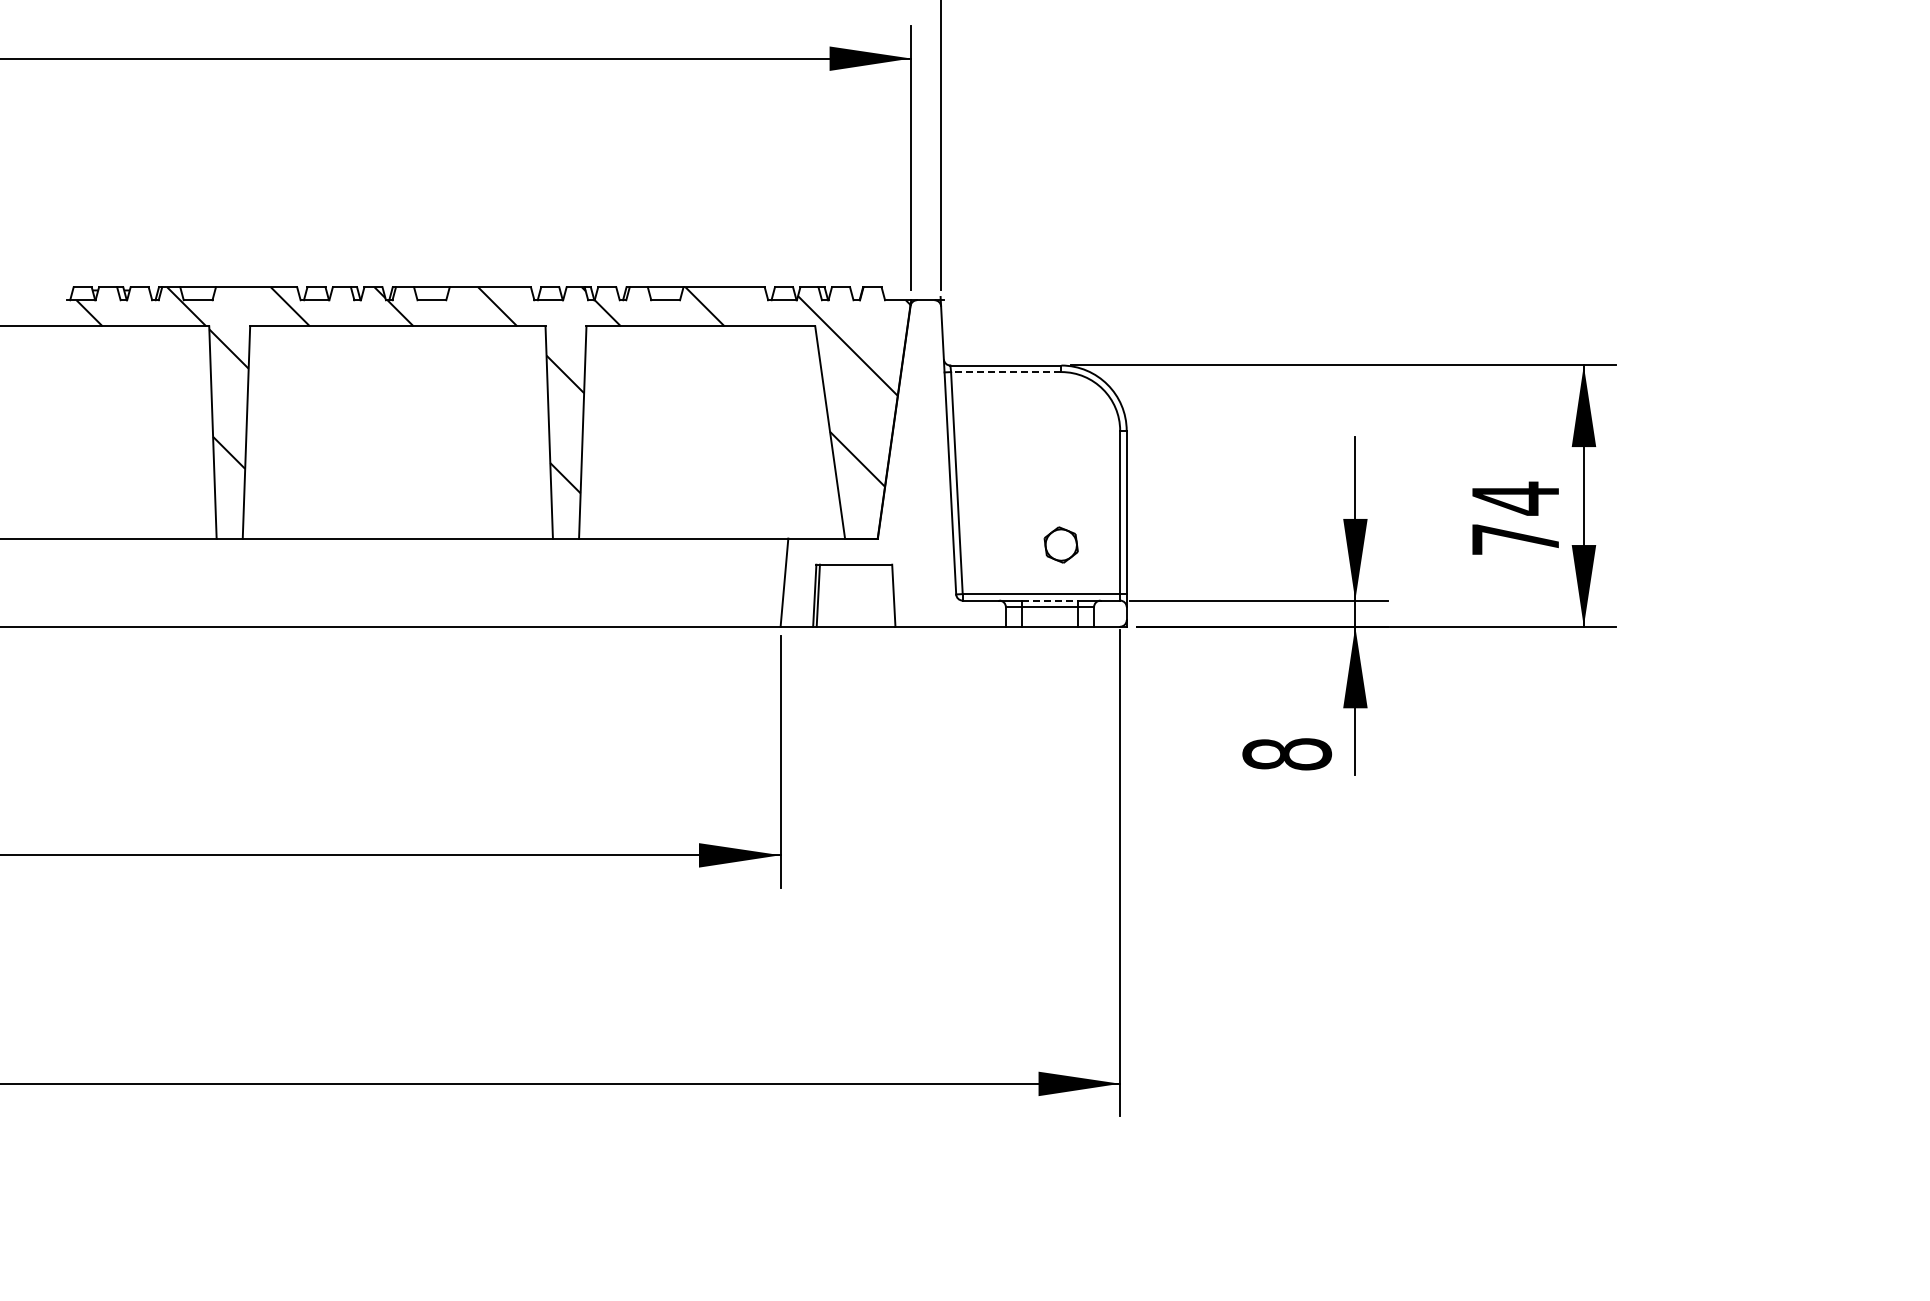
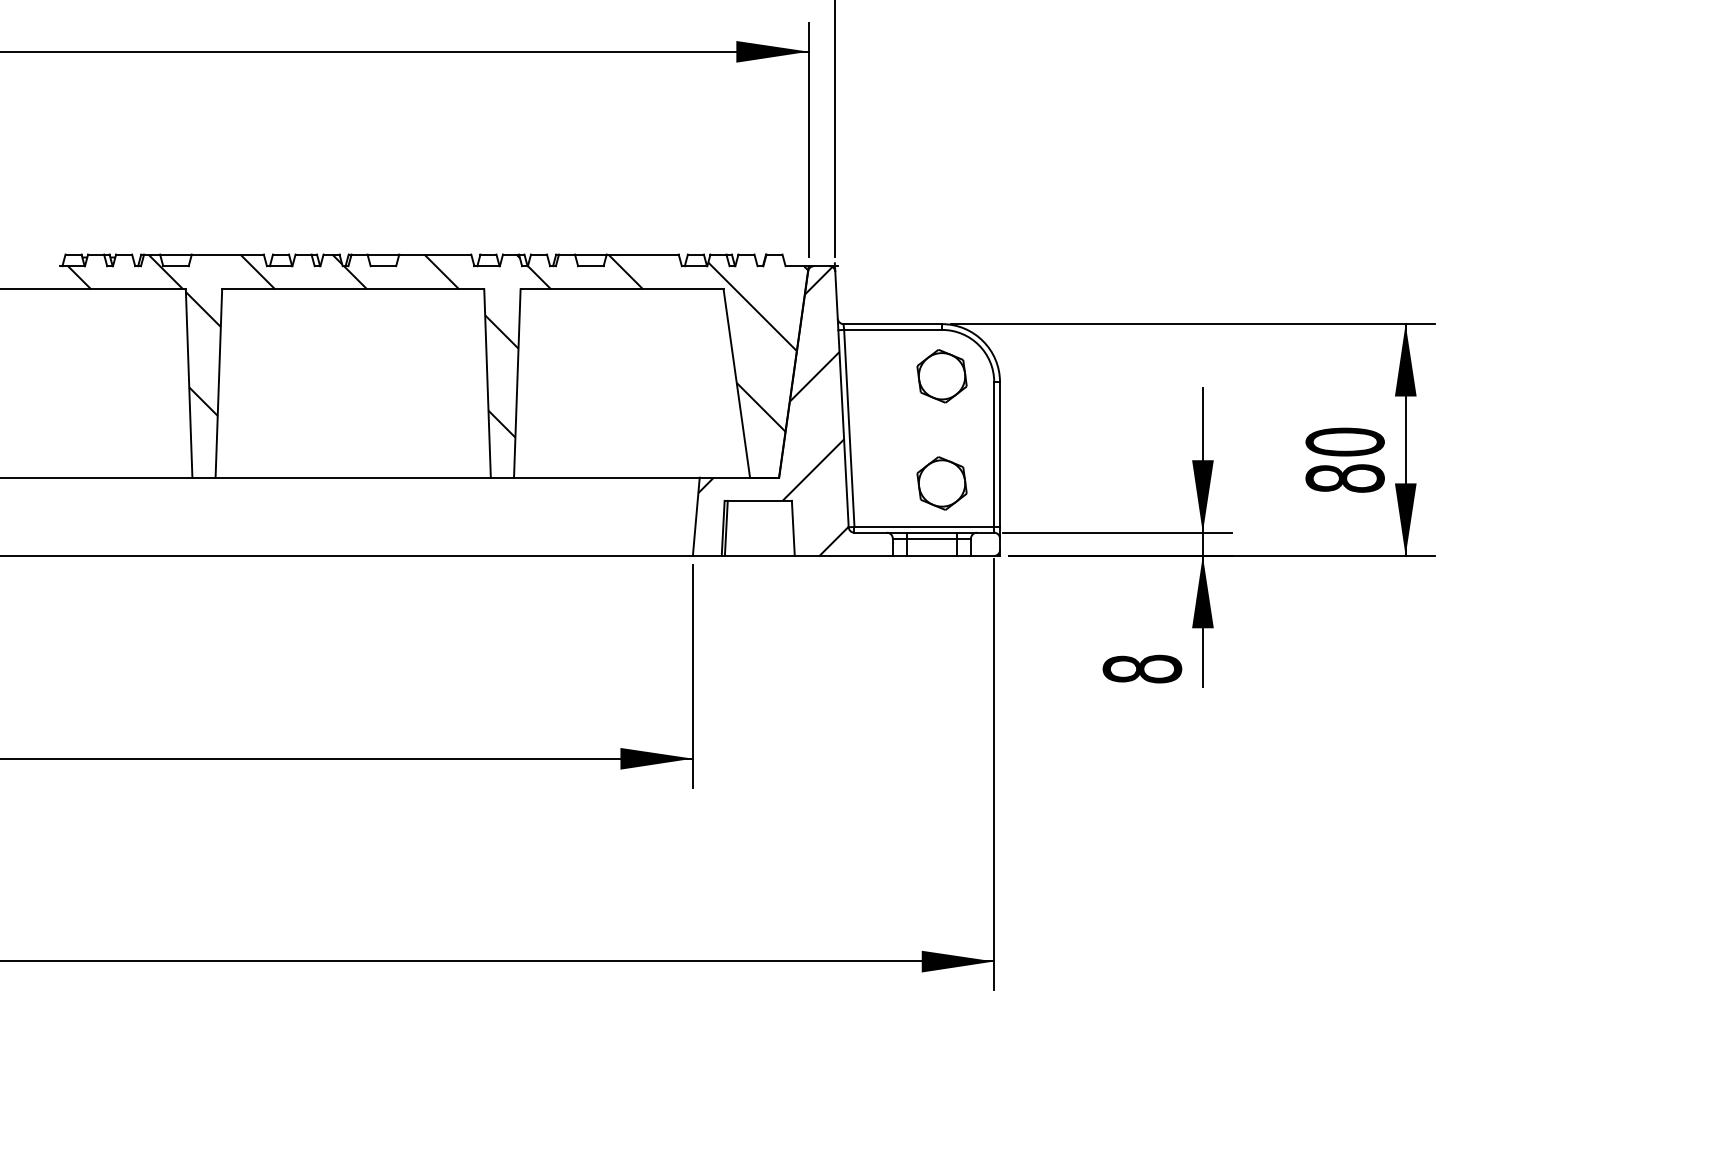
line: (1005, 372) -> (892, 330), dashed -> solid
part: (1061, 423) -> (942, 375), added
hatch: (871, 463) -> (773, 411), added
text: (1515, 518) -> (1345, 459), 74 -> 80
part: (1060, 544) -> (941, 482), size x1.67
line: (1049, 600) -> (931, 532), dashed -> solid

